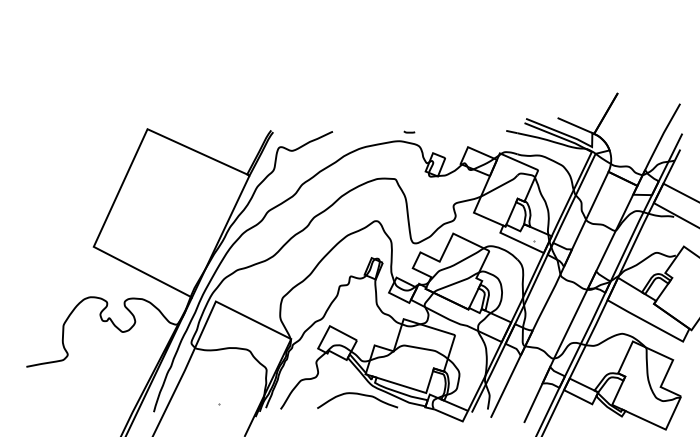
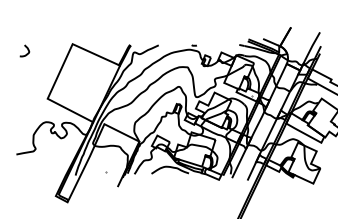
curve: (48, 138) -> (26, 48), added

